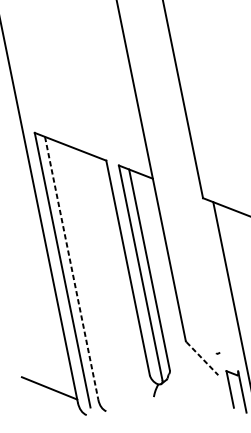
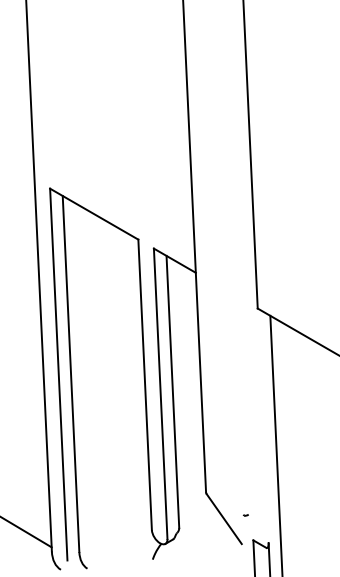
line: (72, 268) -> (71, 374), dashed -> solid
line: (202, 358) -> (224, 519), dashed -> solid

